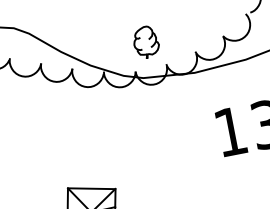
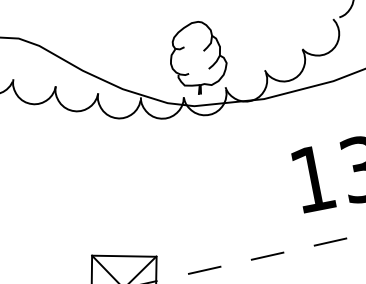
part: (146, 42) -> (198, 57), size x1.67
line: (243, 177) -> (330, 241), added
line: (197, 188) -> (267, 255), added
line: (150, 198) -> (204, 269), added

